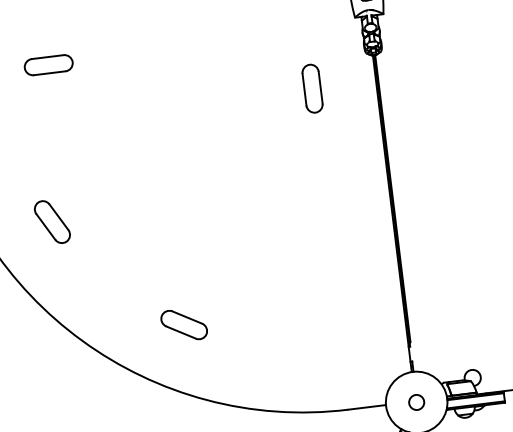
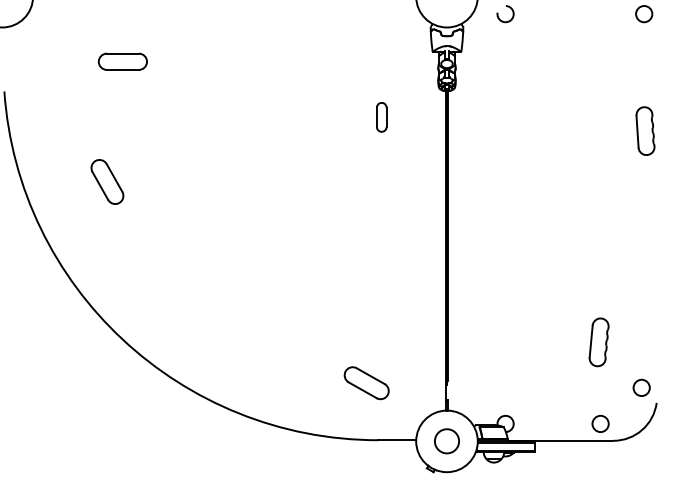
part: (312, 88) -> (381, 117), size x0.6
part: (52, 221) -> (107, 181), moved
part: (184, 325) -> (366, 383), moved
circle: (416, 402) -> (446, 441), size x1.6

